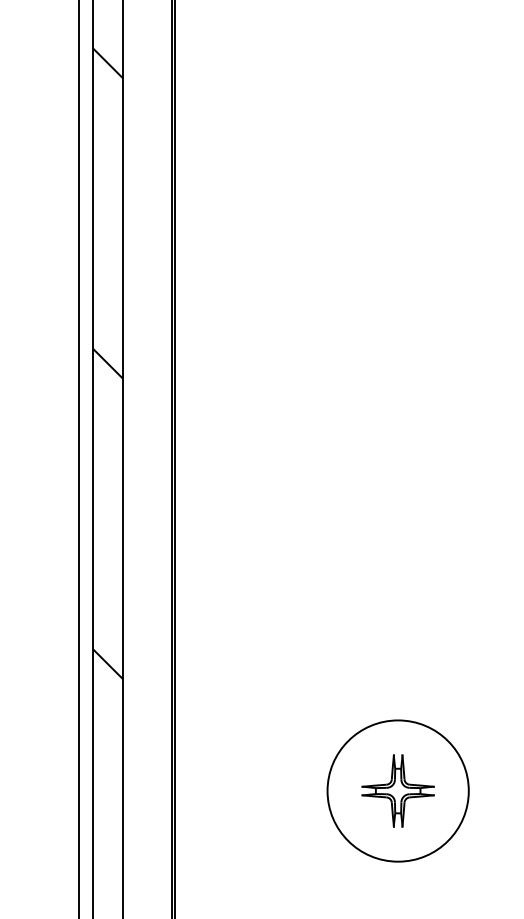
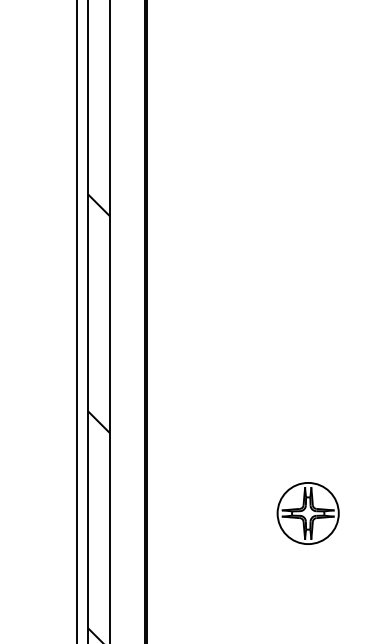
circle: (397, 790) -> (307, 513), size x0.6

